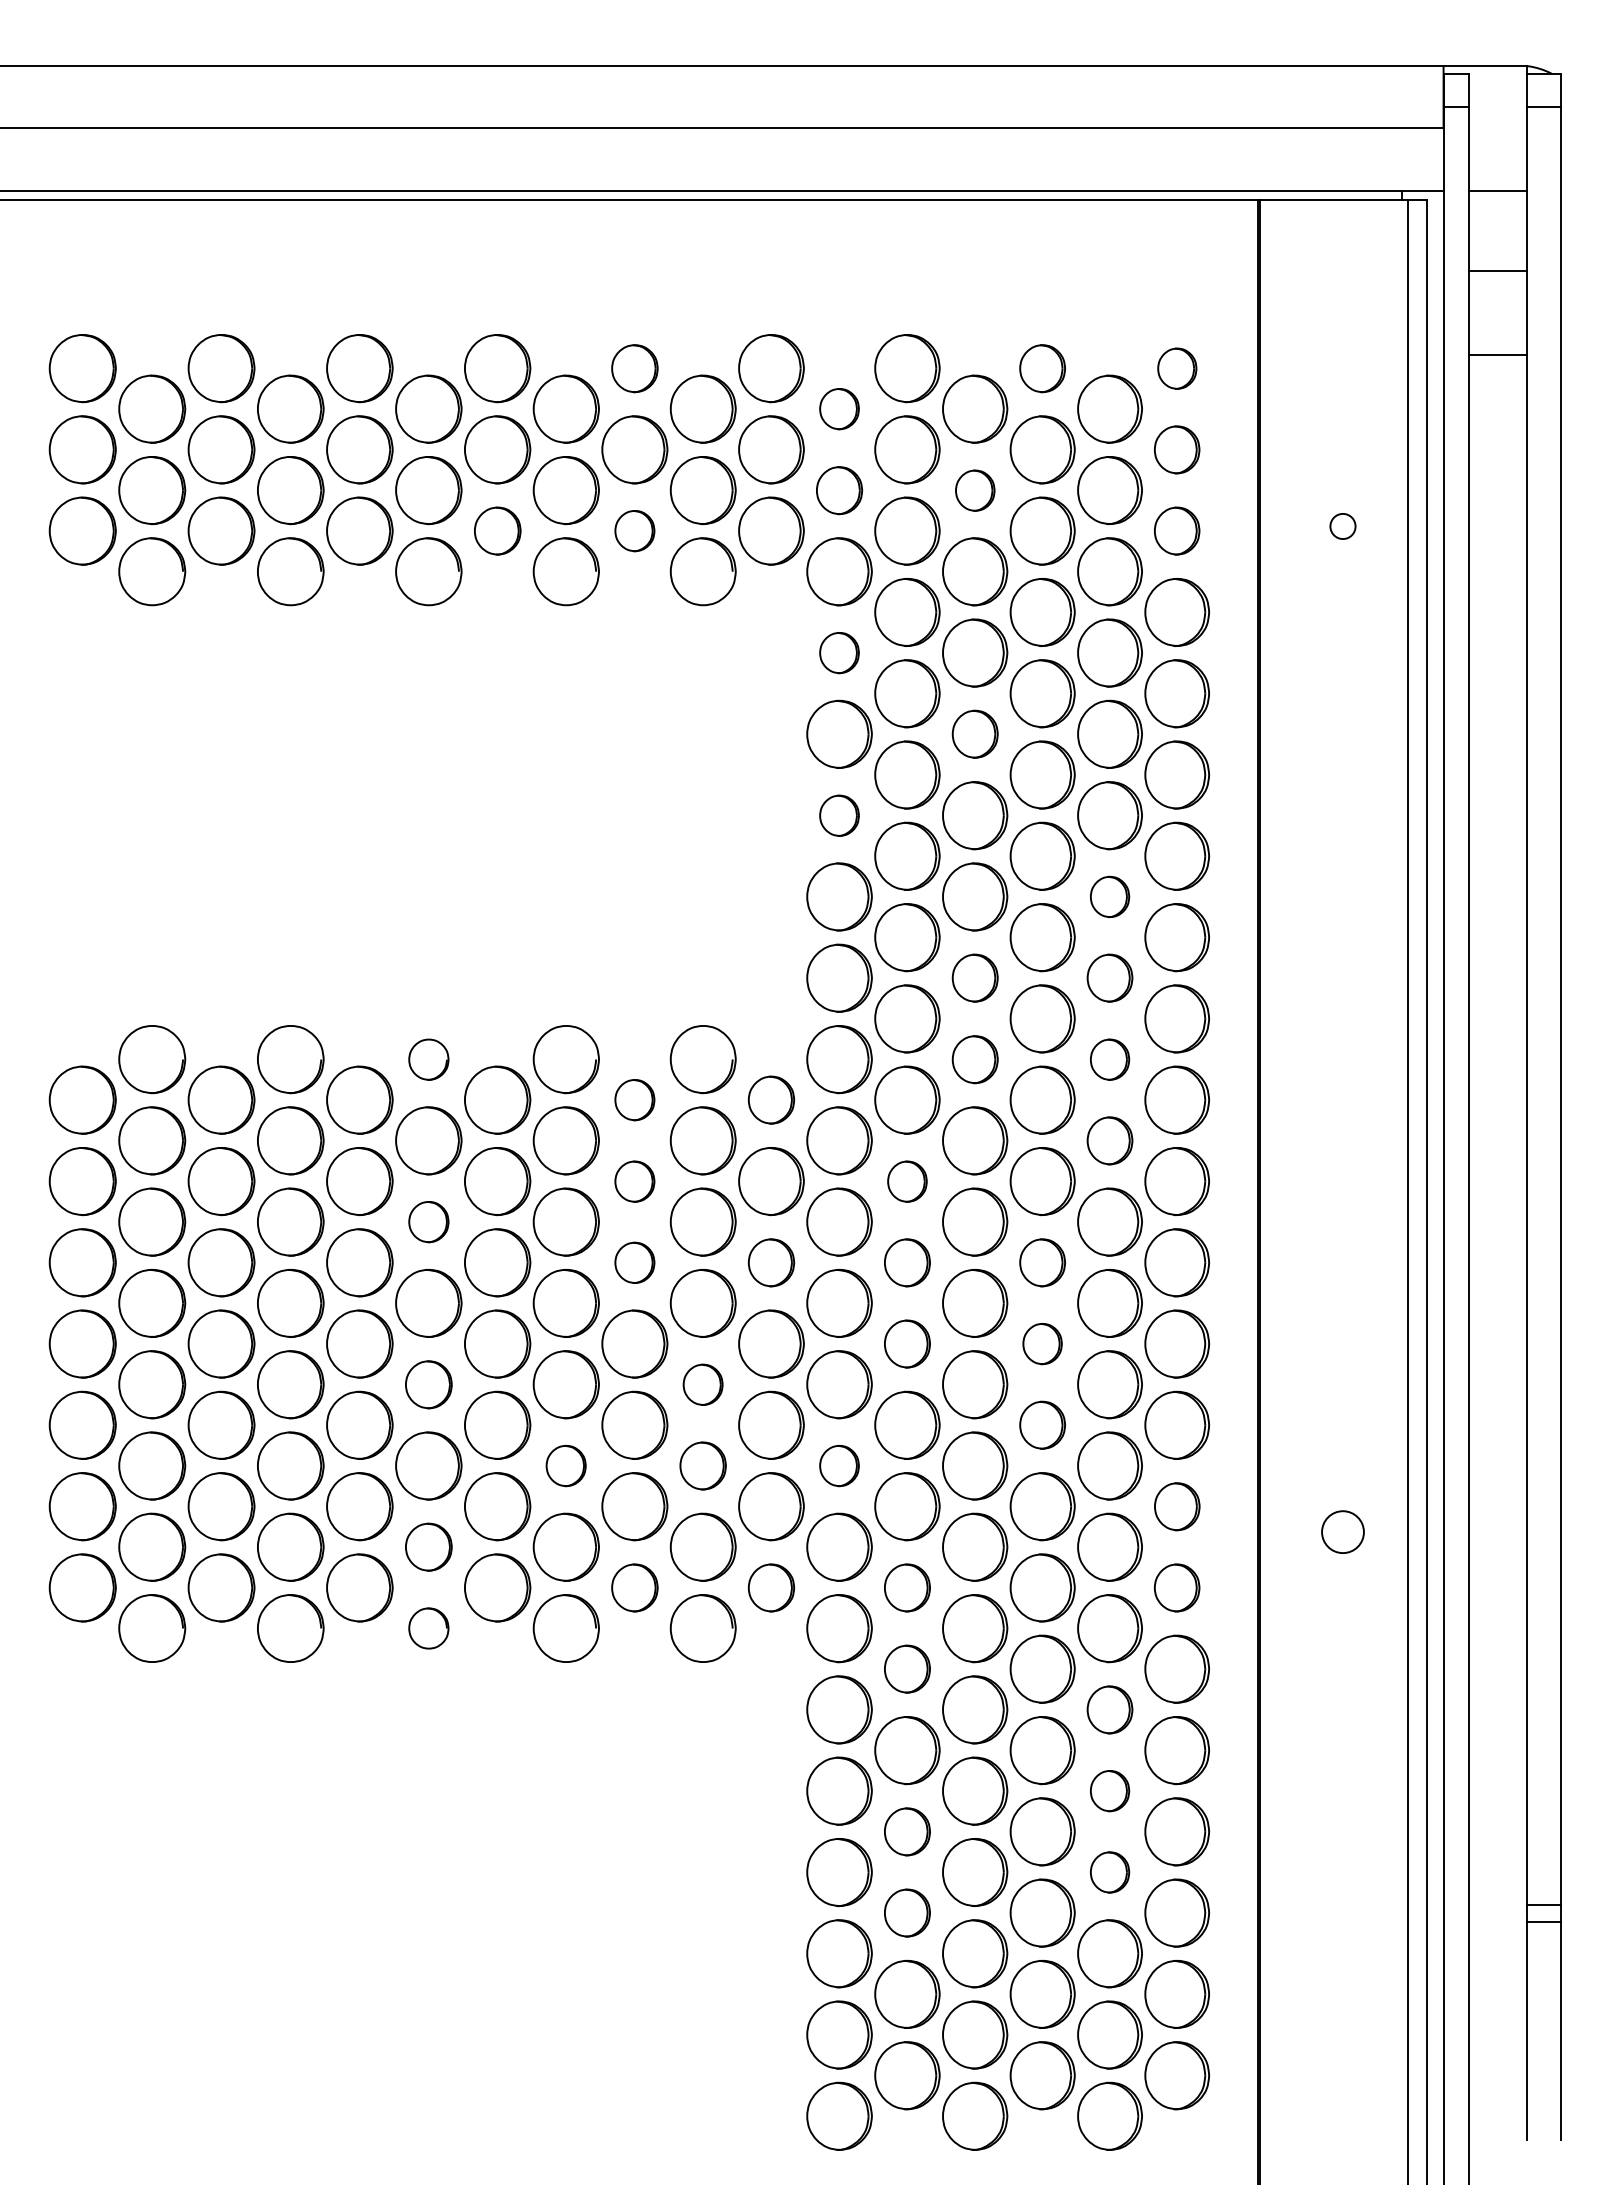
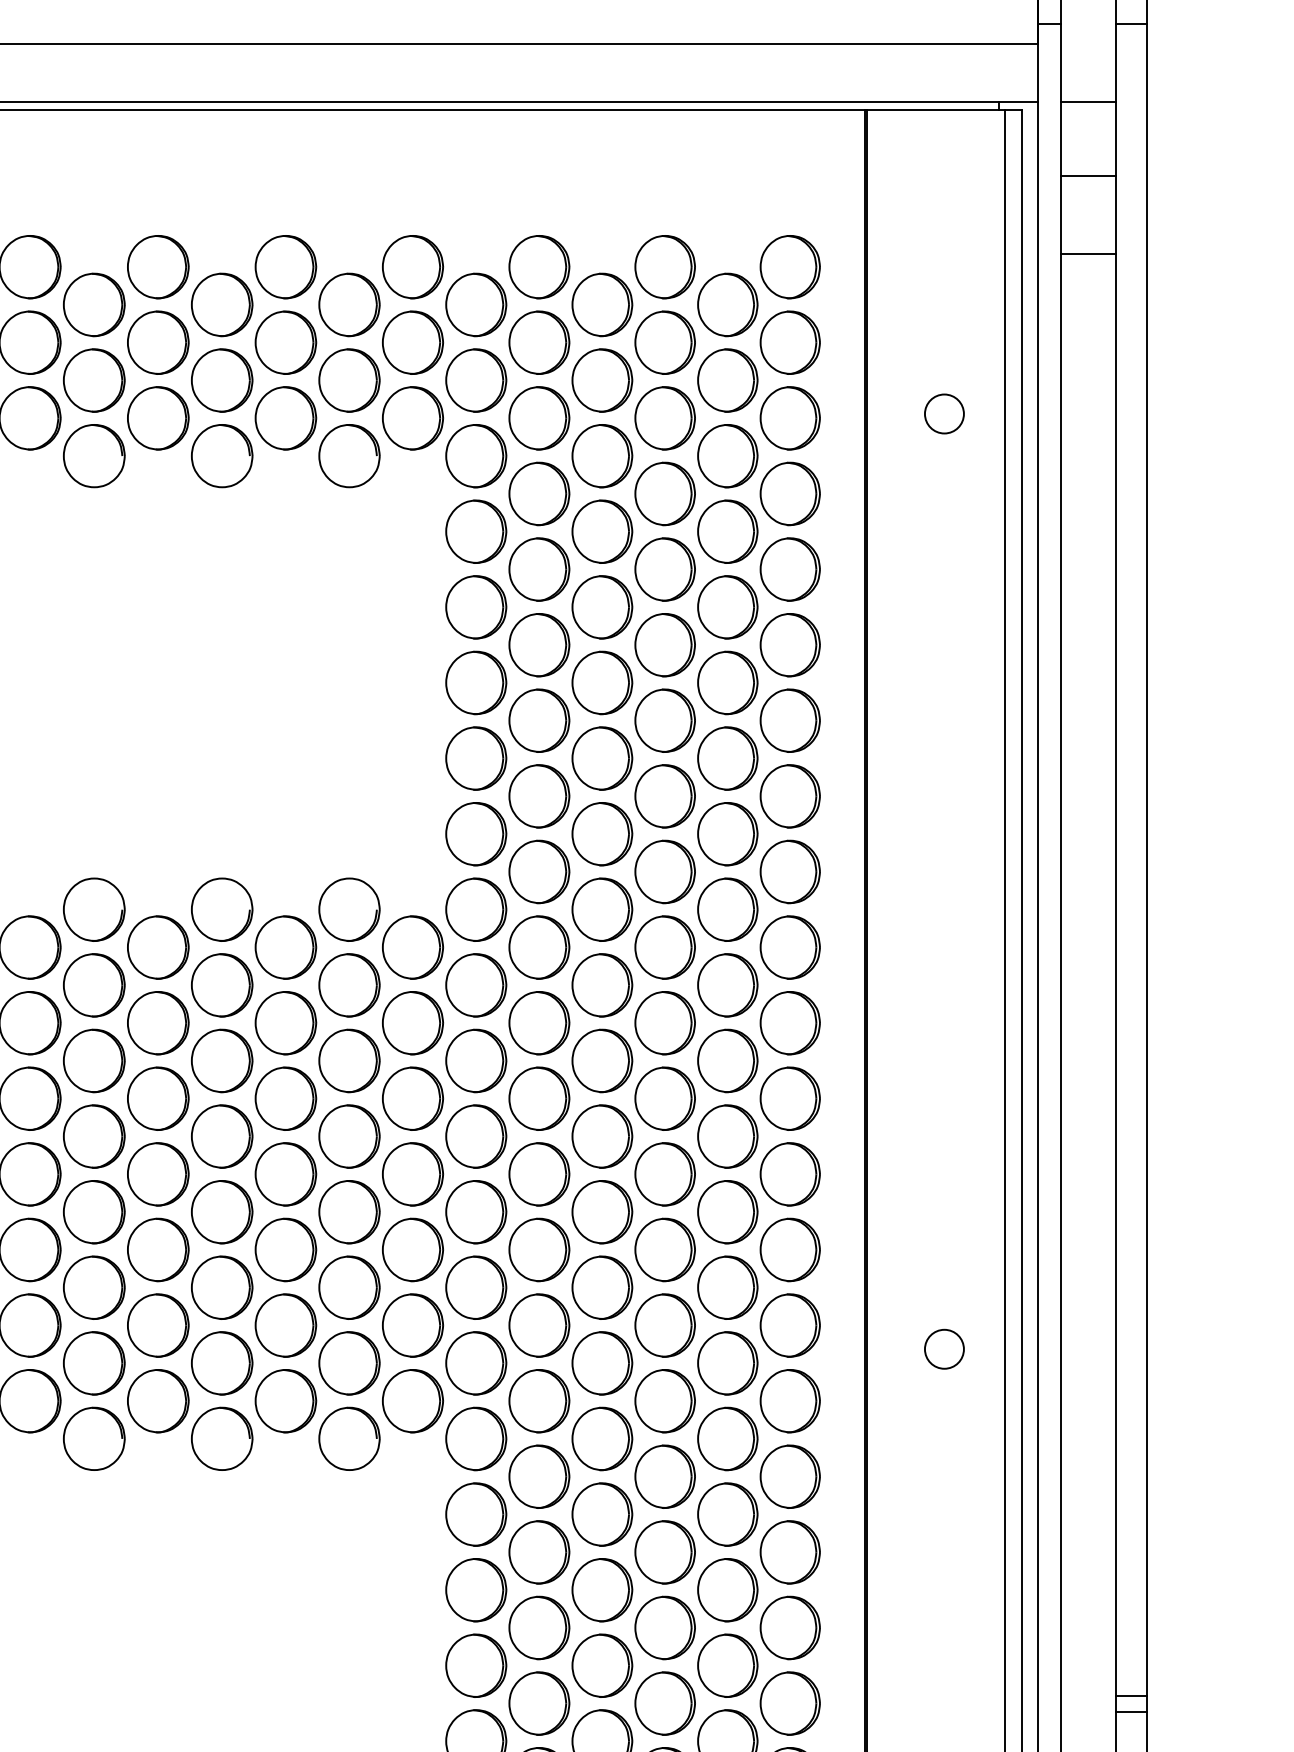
part: (634, 368) -> (285, 267), size x1.43
part: (1042, 368) -> (665, 267), size x1.43
part: (1177, 368) -> (790, 267), size x1.67
part: (839, 408) -> (476, 304), size x1.67
part: (1176, 449) -> (789, 342), size x1.43
part: (839, 490) -> (476, 380), size x1.43
part: (975, 490) -> (602, 380), size x1.67
circle: (1342, 526) -> (944, 414), size x1.67
part: (497, 530) -> (158, 417), size x1.43
part: (634, 530) -> (285, 417), size x1.67
part: (1176, 530) -> (789, 417), size x1.43
part: (839, 652) -> (476, 531), size x1.67
part: (975, 733) -> (602, 606), size x1.43
part: (839, 815) -> (476, 682), size x1.67
part: (1109, 896) -> (727, 758), size x1.67
part: (975, 977) -> (602, 833), size x1.43
part: (1109, 977) -> (727, 833), size x1.43
part: (428, 1059) -> (93, 909), size x1.67
part: (975, 1059) -> (602, 909), size x1.43
part: (1109, 1059) -> (727, 909), size x1.67
part: (634, 1099) -> (285, 946), size x1.67
part: (771, 1099) -> (412, 946), size x1.43
part: (1109, 1140) -> (727, 985), size x1.43
part: (634, 1181) -> (285, 1023), size x1.67
part: (907, 1181) -> (539, 1023), size x1.67
part: (428, 1221) -> (93, 1060), size x1.67
part: (634, 1262) -> (285, 1098), size x1.67
part: (771, 1262) -> (412, 1098), size x1.43
part: (907, 1262) -> (539, 1098), size x1.43
part: (1042, 1262) -> (665, 1098), size x1.43
part: (907, 1343) -> (539, 1173), size x1.43
part: (1042, 1343) -> (665, 1173), size x1.67
part: (428, 1384) -> (93, 1211), size x1.43
part: (702, 1384) -> (348, 1211), size x1.67
part: (1042, 1424) -> (665, 1249), size x1.43
part: (565, 1465) -> (221, 1287), size x1.67
part: (702, 1465) -> (348, 1287), size x1.43
part: (839, 1465) -> (476, 1287), size x1.67
part: (1177, 1506) -> (790, 1325), size x1.43
part: (428, 1546) -> (93, 1362), size x1.43
part: (634, 1587) -> (285, 1400), size x1.43
part: (771, 1587) -> (412, 1400), size x1.43
part: (907, 1587) -> (539, 1400), size x1.43
part: (1176, 1587) -> (789, 1400), size x1.43
part: (428, 1628) -> (93, 1438), size x1.67
part: (907, 1668) -> (539, 1476), size x1.43
part: (1109, 1709) -> (727, 1514), size x1.43
part: (1109, 1790) -> (727, 1589), size x1.67
part: (907, 1831) -> (539, 1627), size x1.43
part: (1109, 1872) -> (727, 1665), size x1.67
part: (907, 1912) -> (539, 1703), size x1.43

